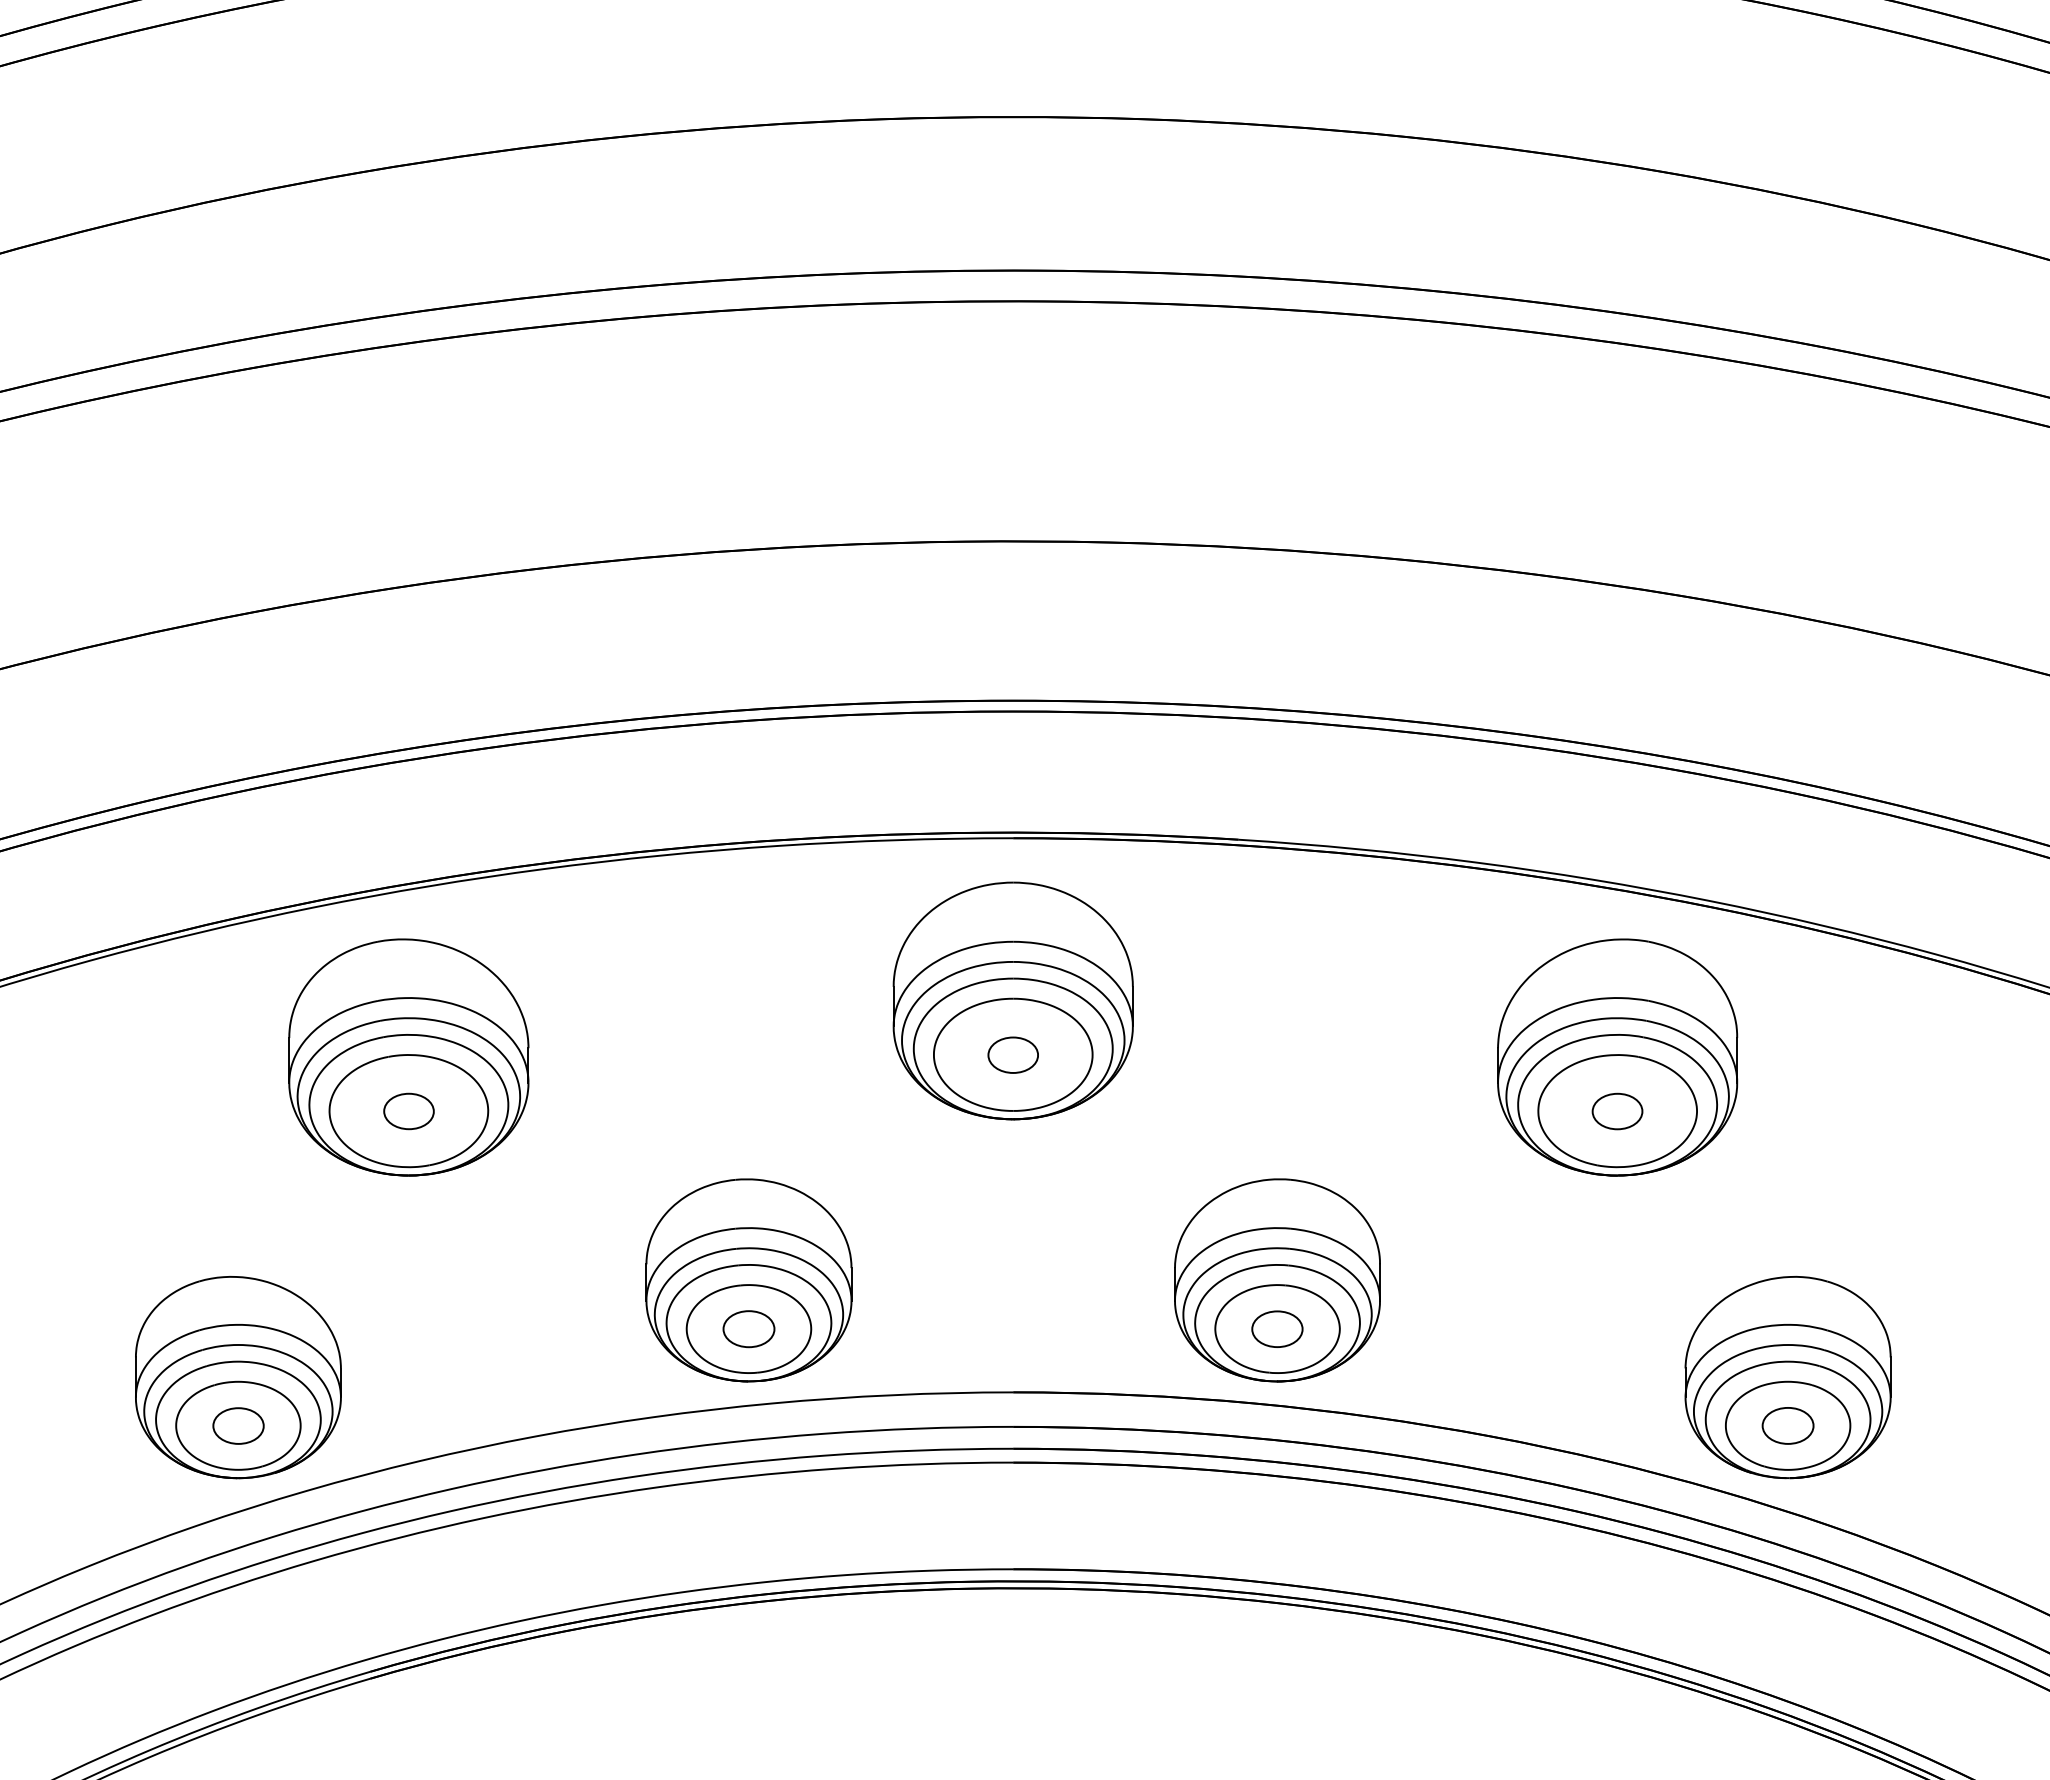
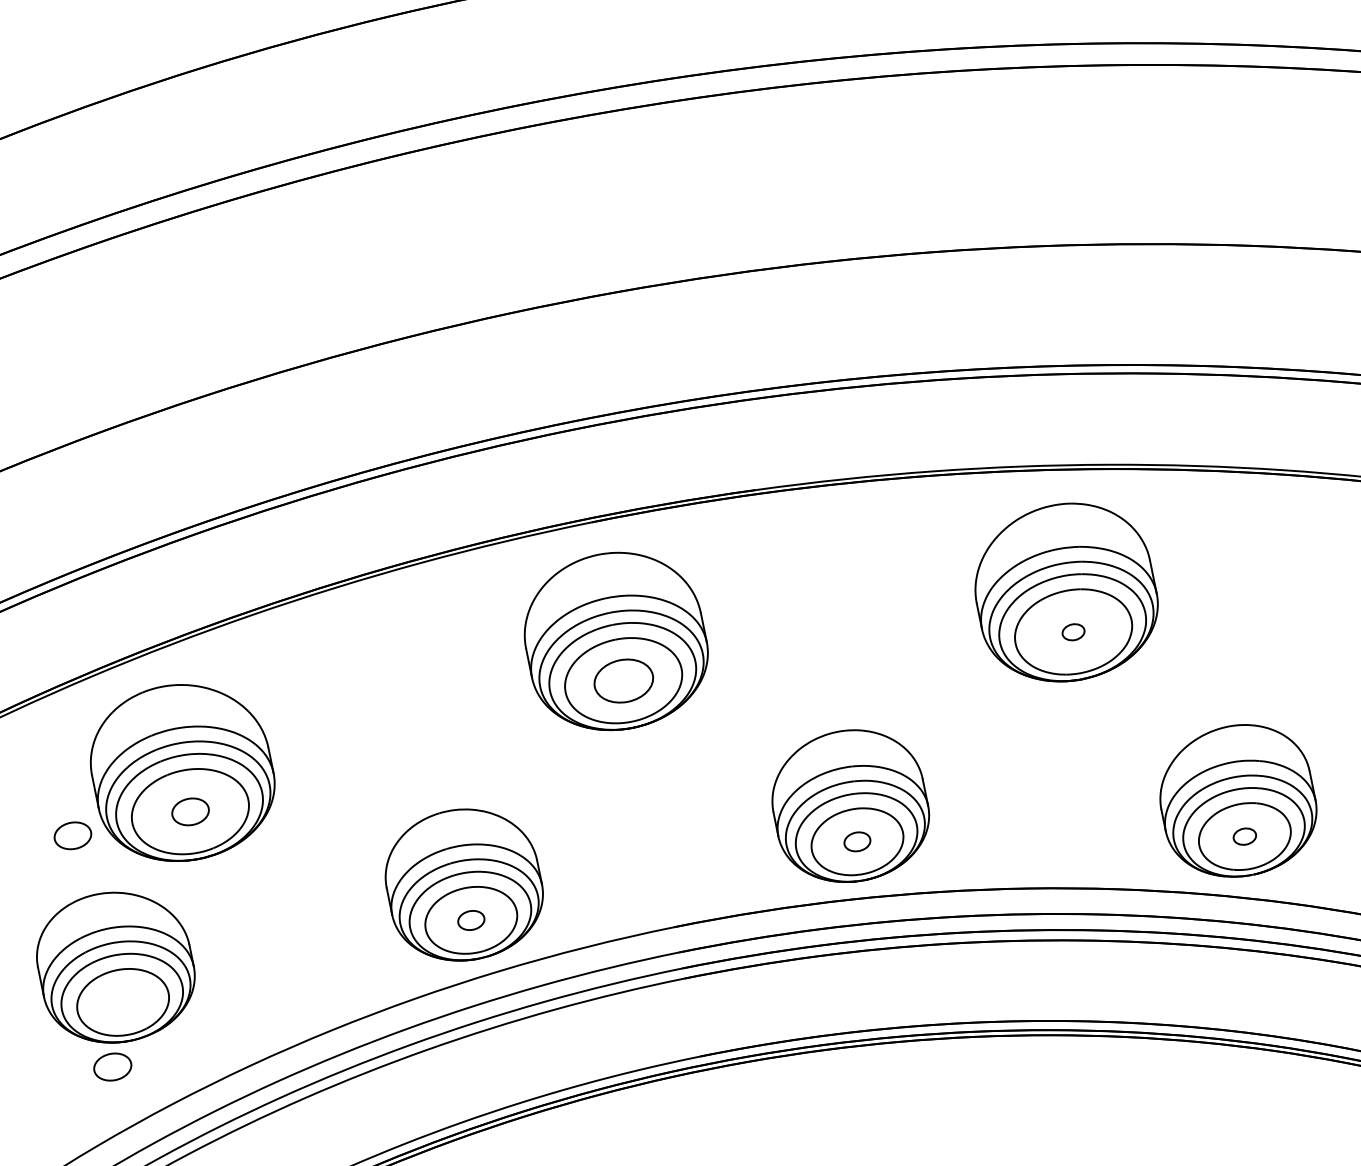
part: (1012, 1054) -> (623, 680), size x1.6
part: (247, 1111) -> (72, 835), added
part: (1617, 1111) -> (1073, 632), size x0.6
part: (1277, 1328) -> (857, 841), size x0.7
part: (748, 1329) -> (471, 920), size x0.7
part: (238, 1377) -> (115, 967), moved
part: (1787, 1425) -> (1244, 836), size x0.6

